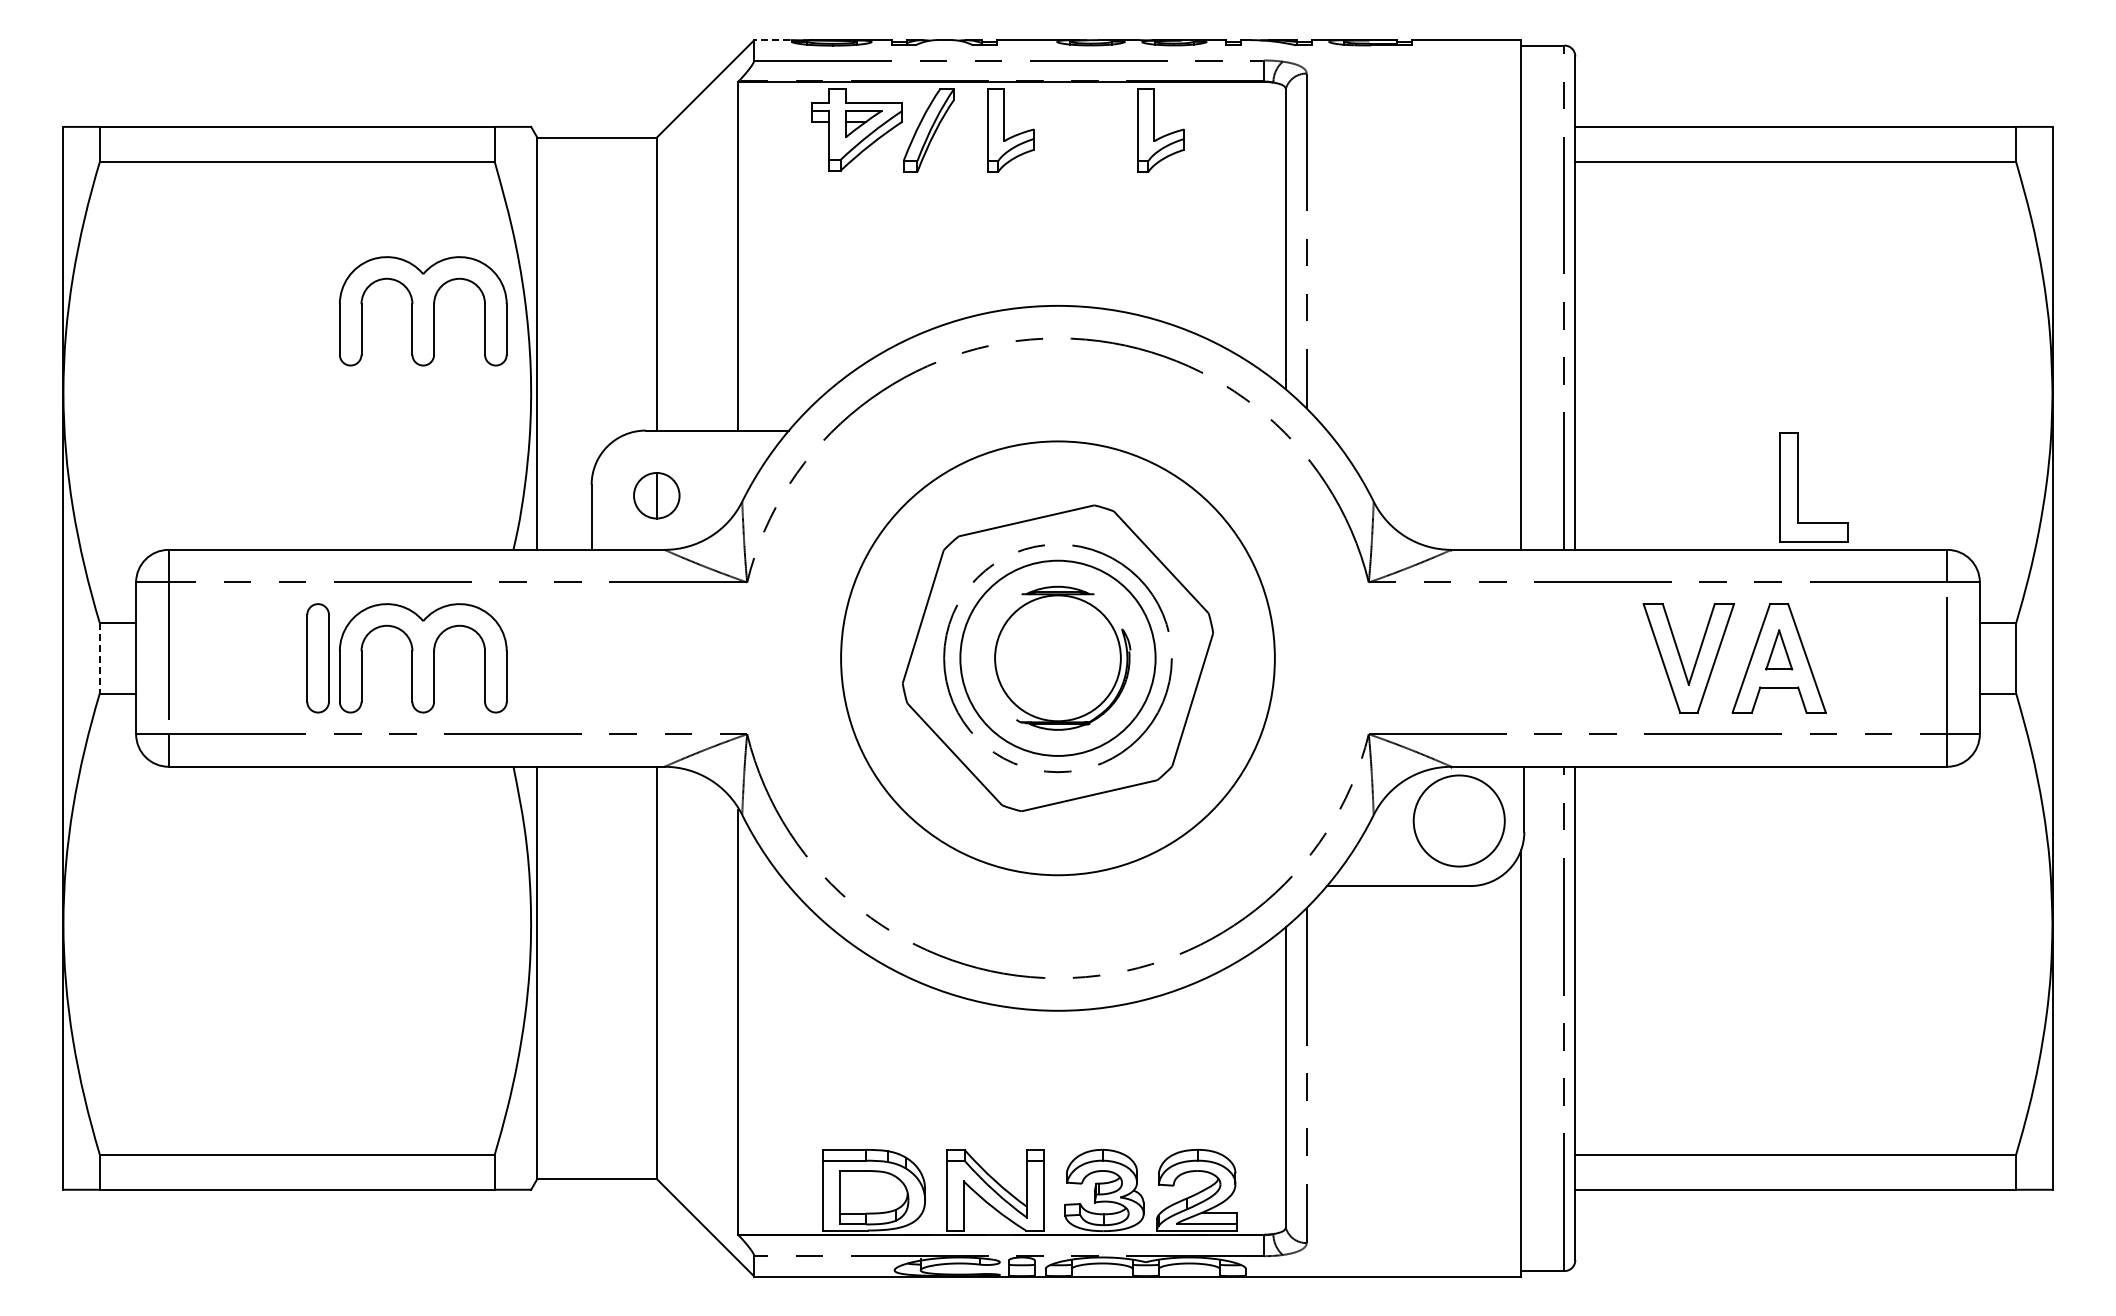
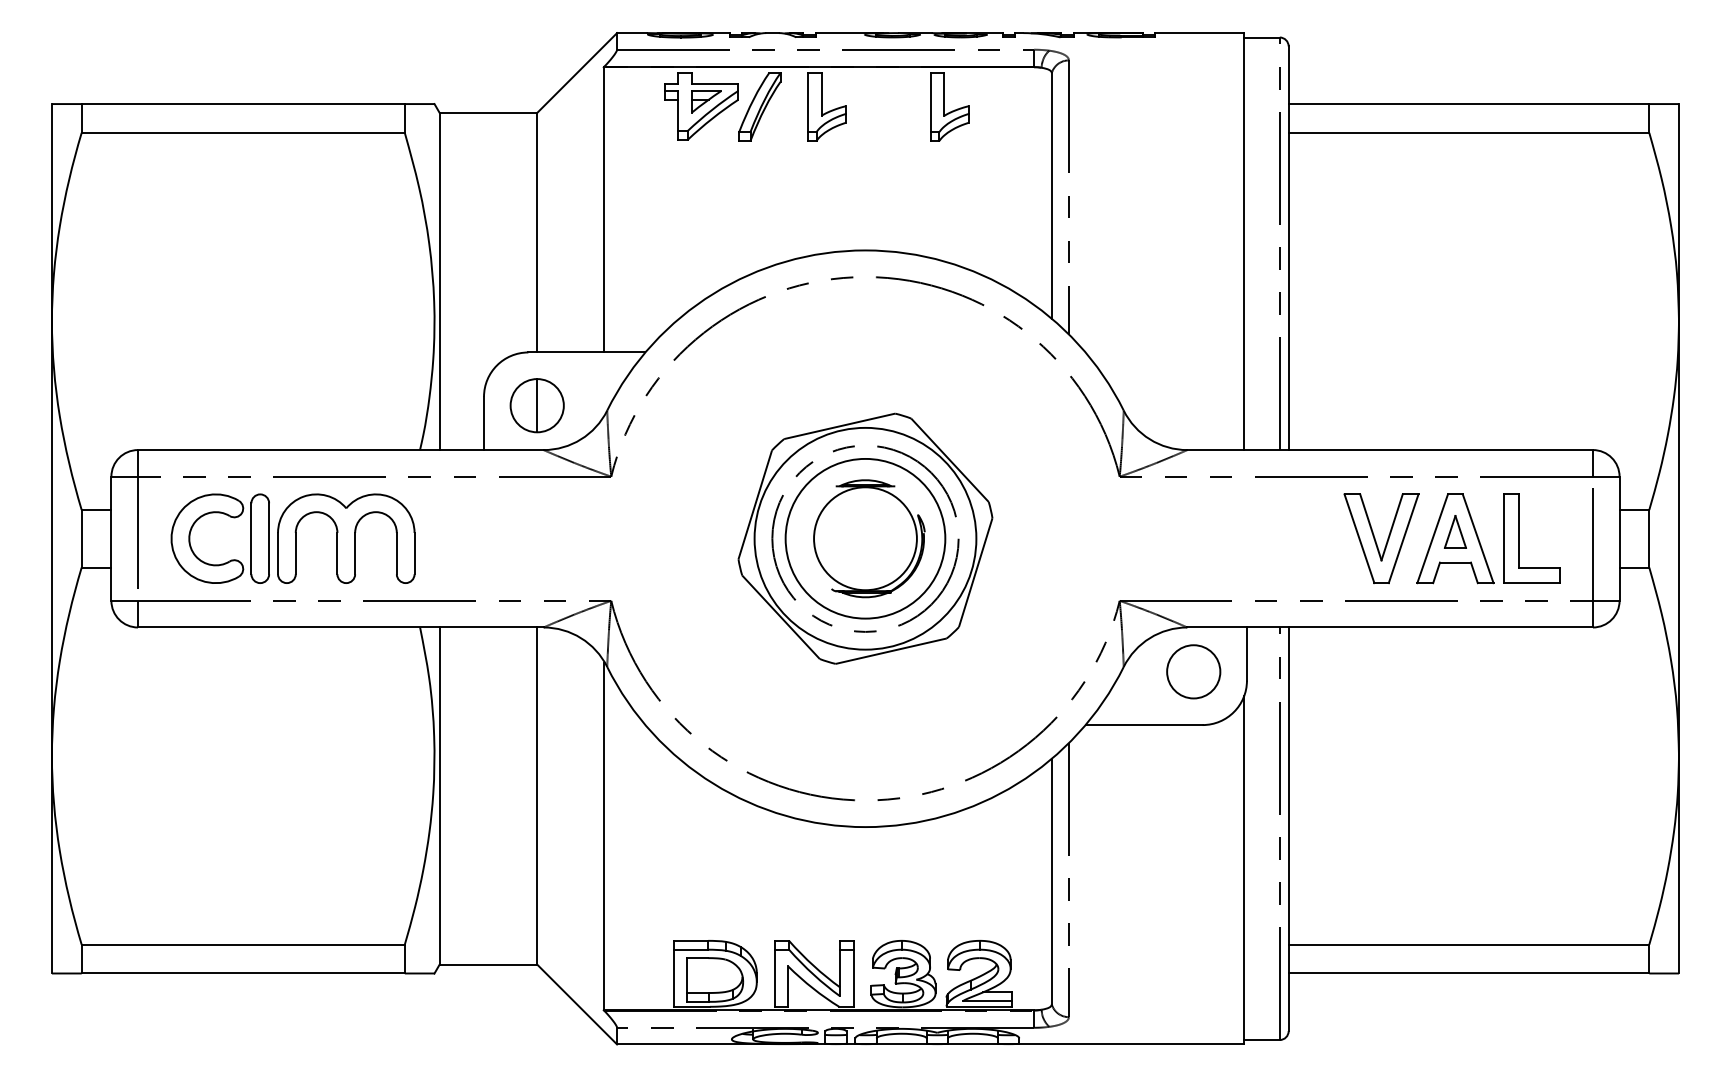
line: (771, 40) -> (631, 33), dashed -> solid
part: (423, 311) -> (346, 255), removed
part: (1798, 487) -> (1518, 538), moved
part: (656, 495) -> (537, 405), size x1.43
circle: (1057, 657) -> (865, 538), size x0.62
line: (99, 658) -> (81, 538), dashed -> solid
part: (232, 658) -> (190, 538), added
circle: (1458, 820) -> (1193, 671), size x0.71

